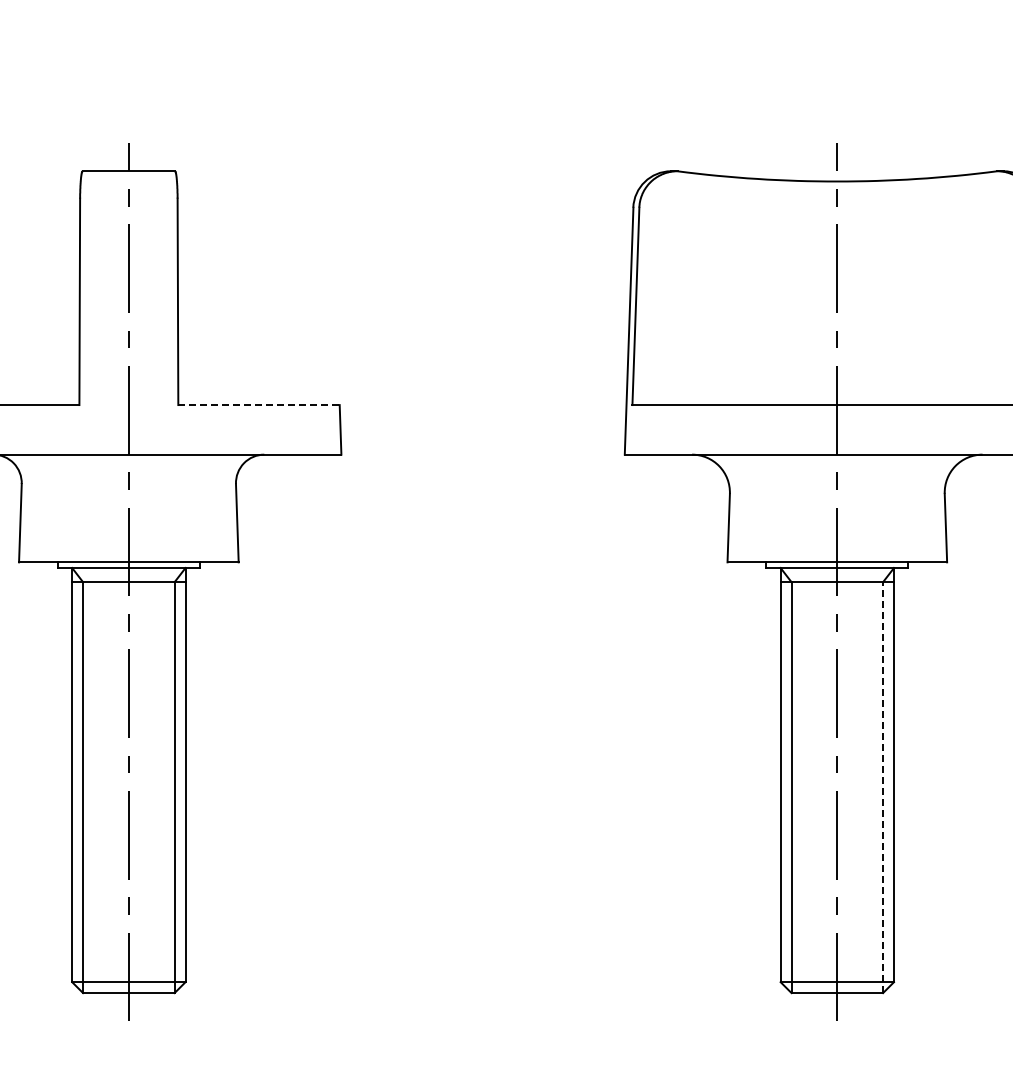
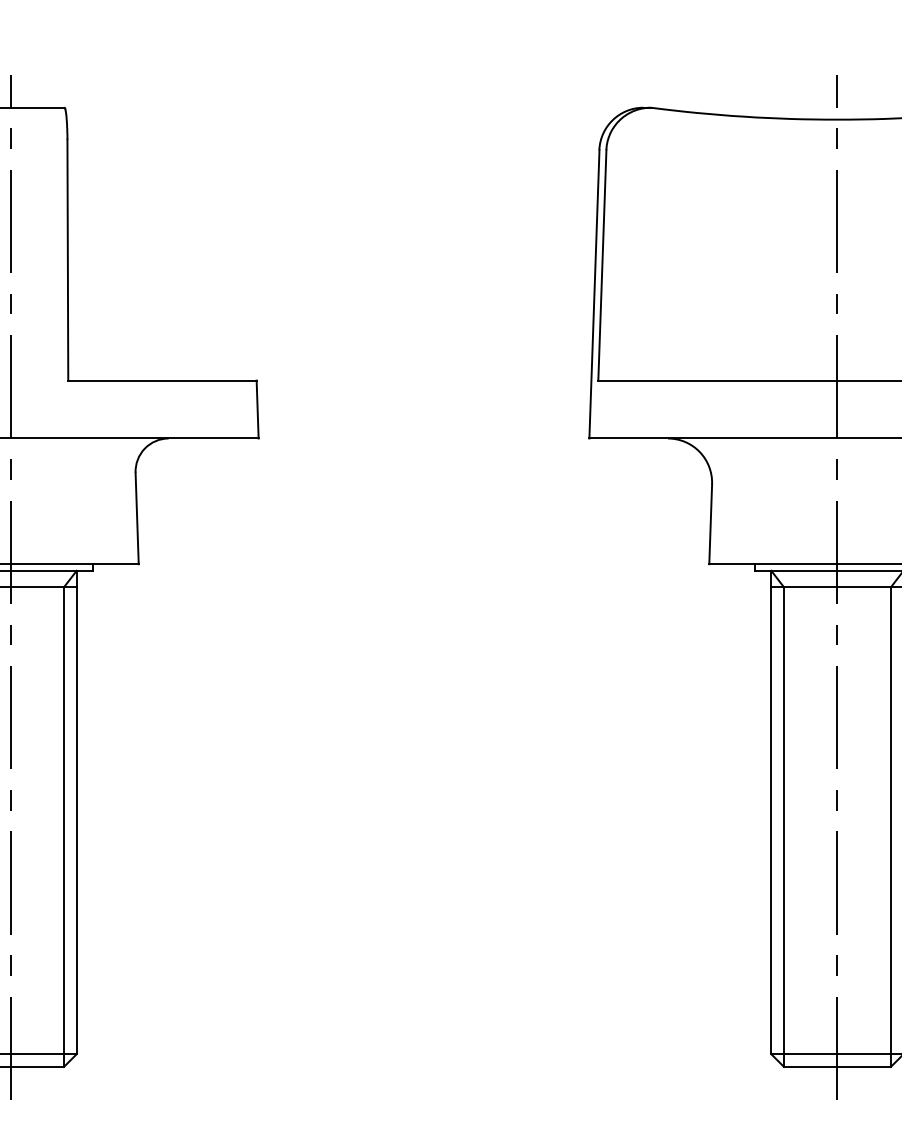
line: (259, 405) -> (163, 381), dashed -> solid
line: (883, 787) -> (891, 826), dashed -> solid

